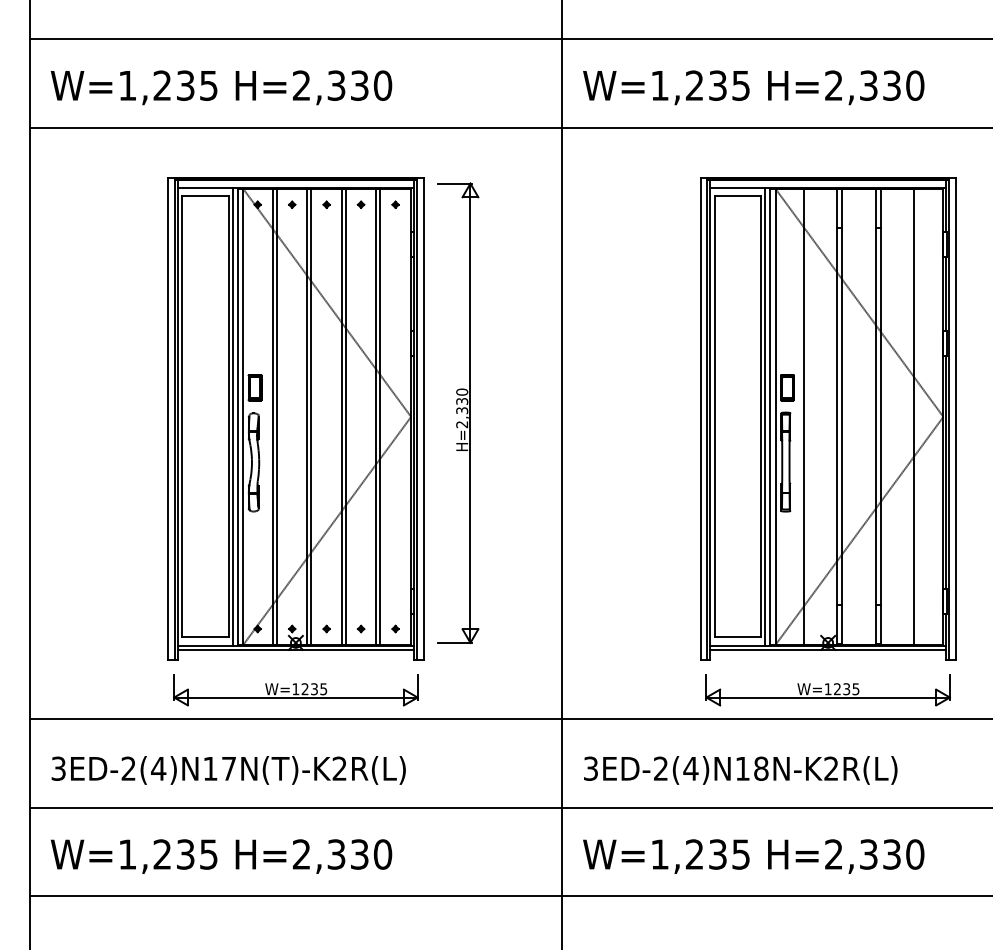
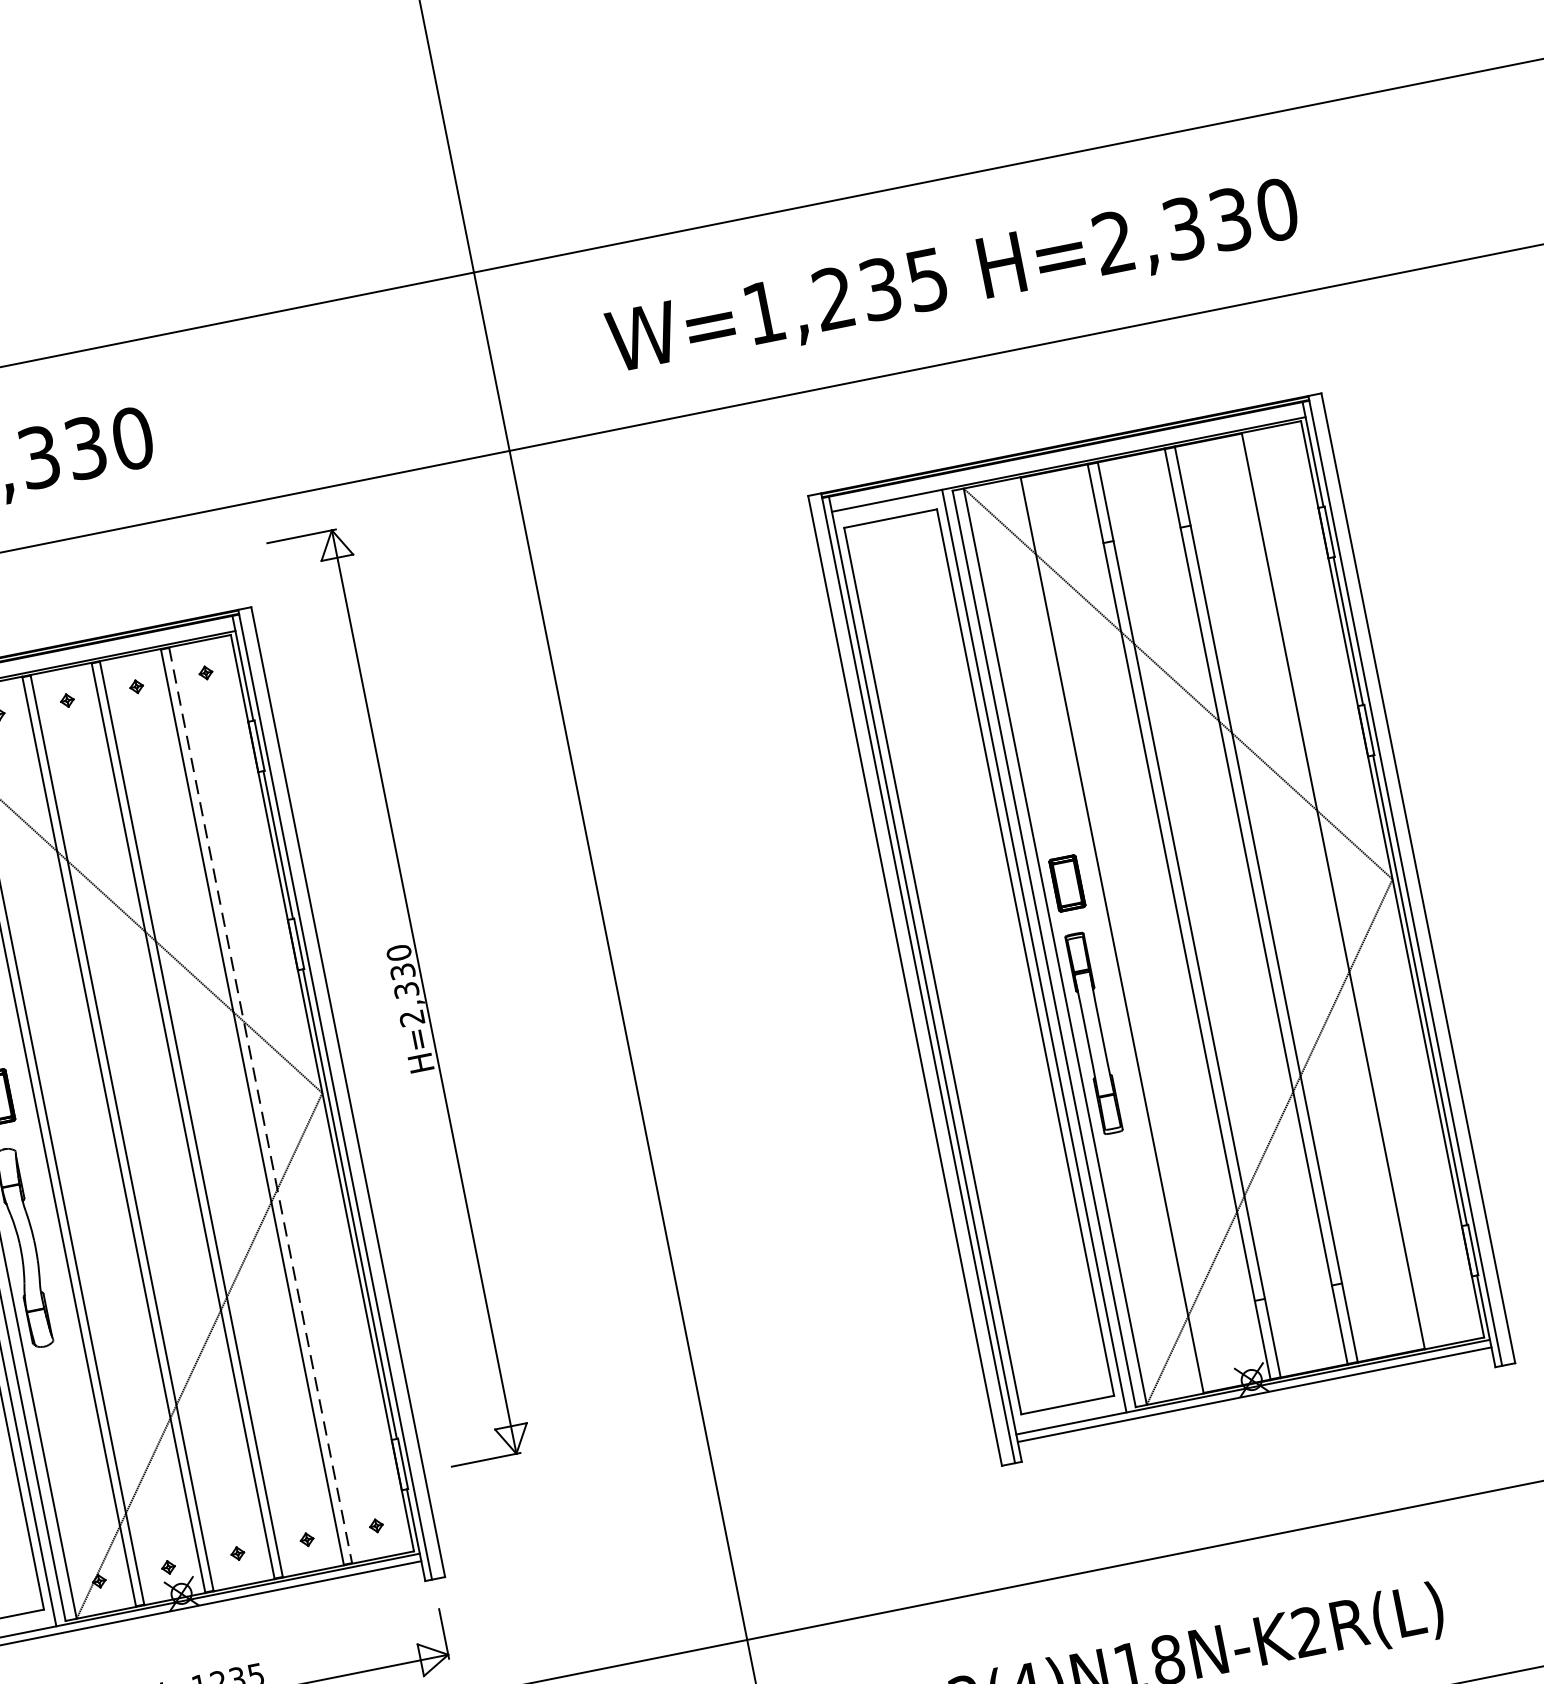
text: (753, 87) -> (952, 278), moved
part: (458, 413) -> (400, 997), moved
line: (380, 416) -> (260, 1104), solid -> dashed
part: (827, 690) -> (1269, 1475), removed

